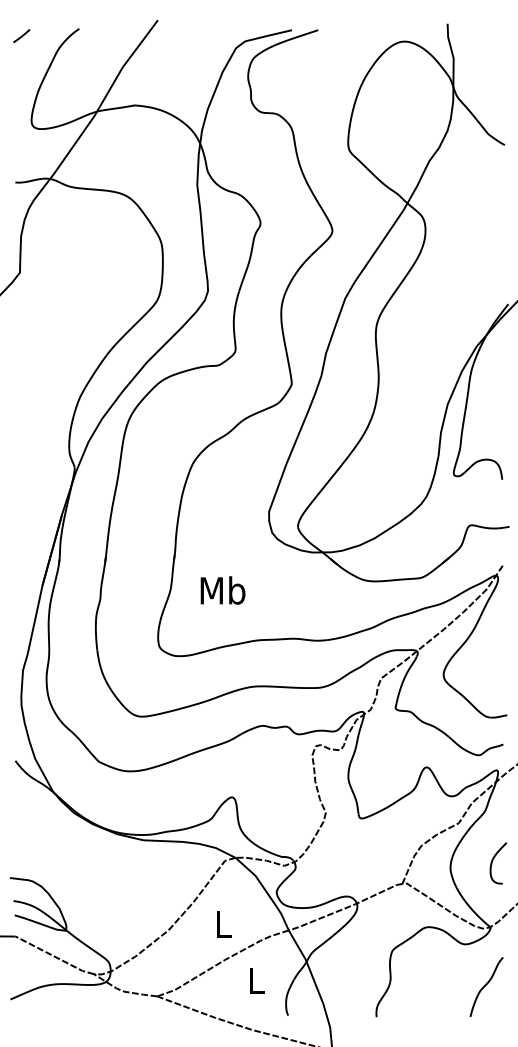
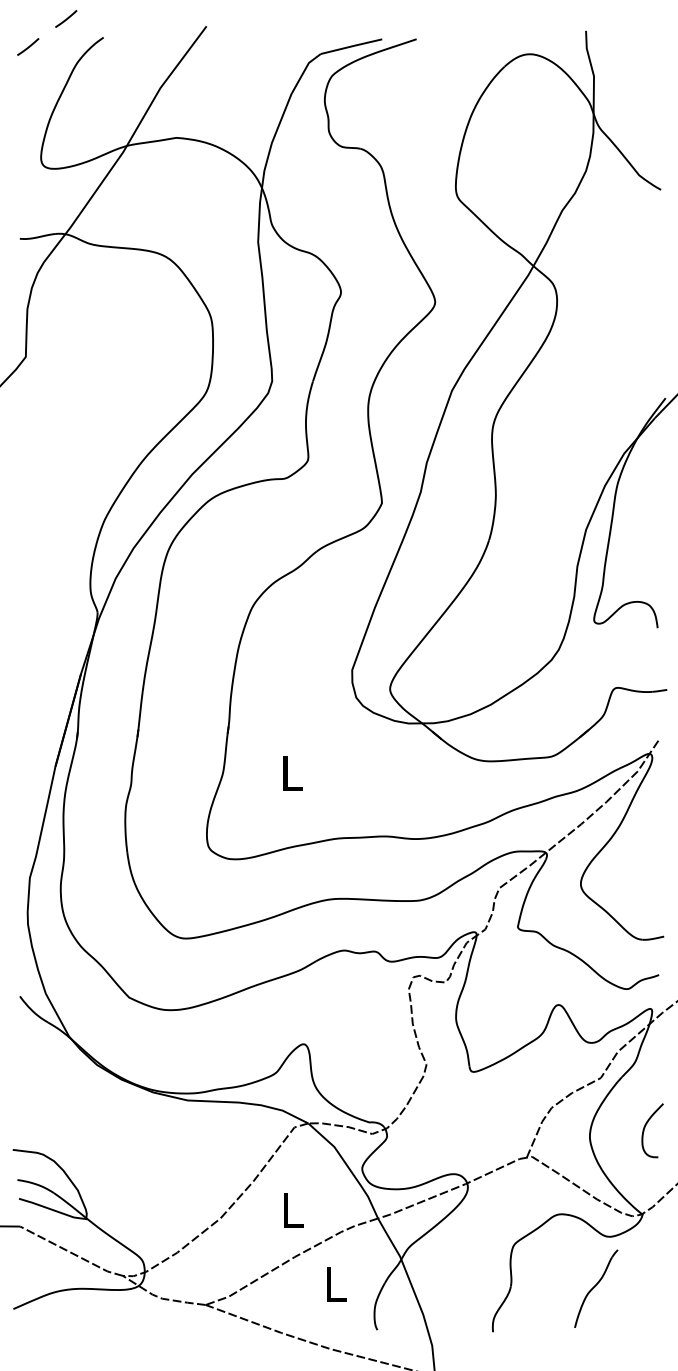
line: (50, 14) -> (66, 18), added
text: (222, 589) -> (291, 772), Mb -> L
part: (486, 986) -> (596, 1288), moved

